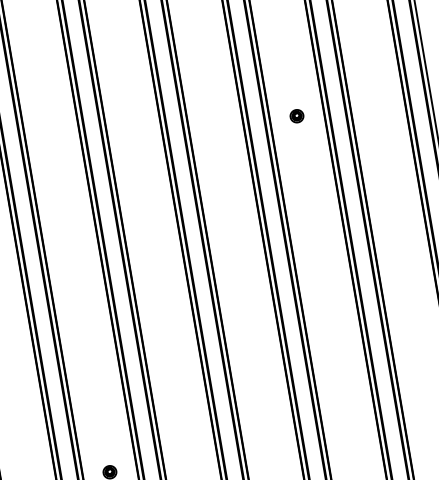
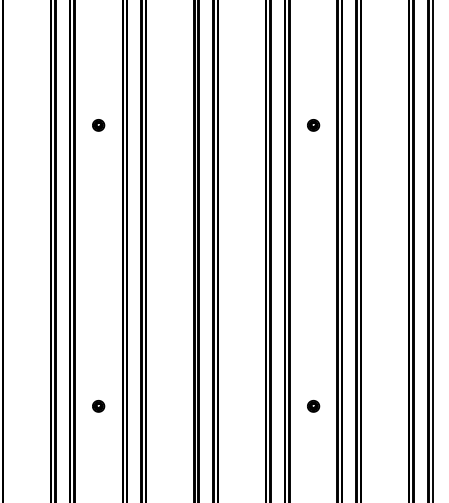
part: (56, 157) -> (98, 125), added
part: (350, 431) -> (313, 406), added

